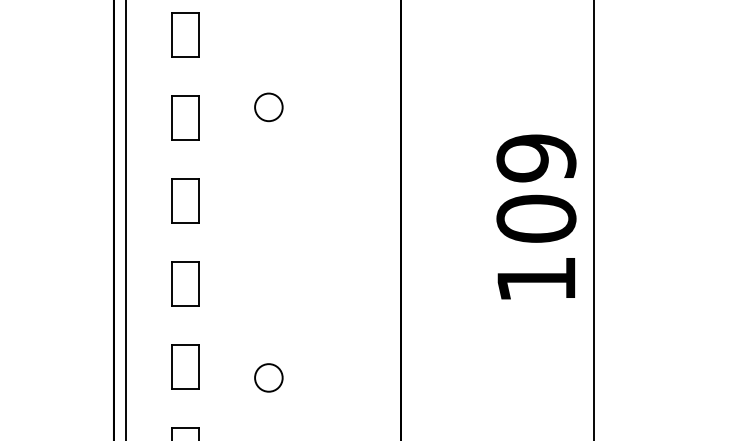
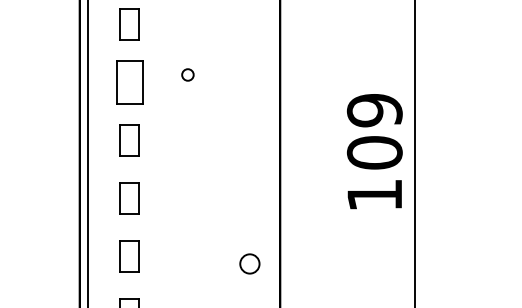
part: (268, 106) -> (187, 74), size x0.6
part: (185, 118) -> (129, 82), size x1.4
part: (268, 377) -> (249, 263), moved

